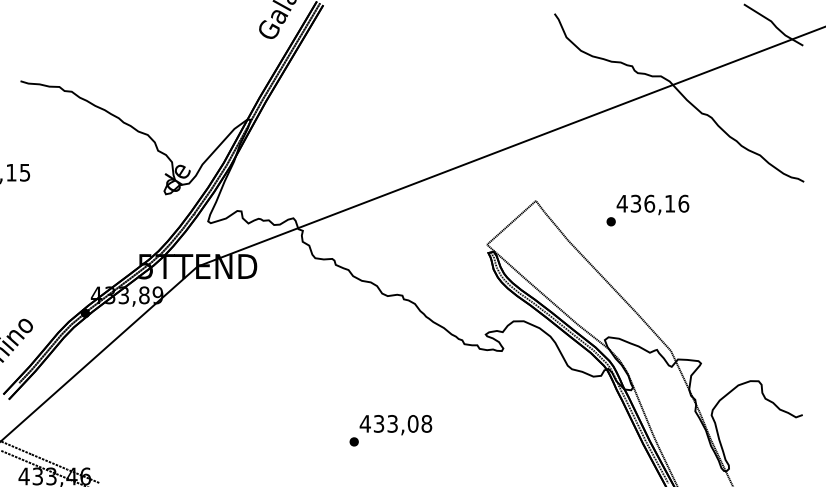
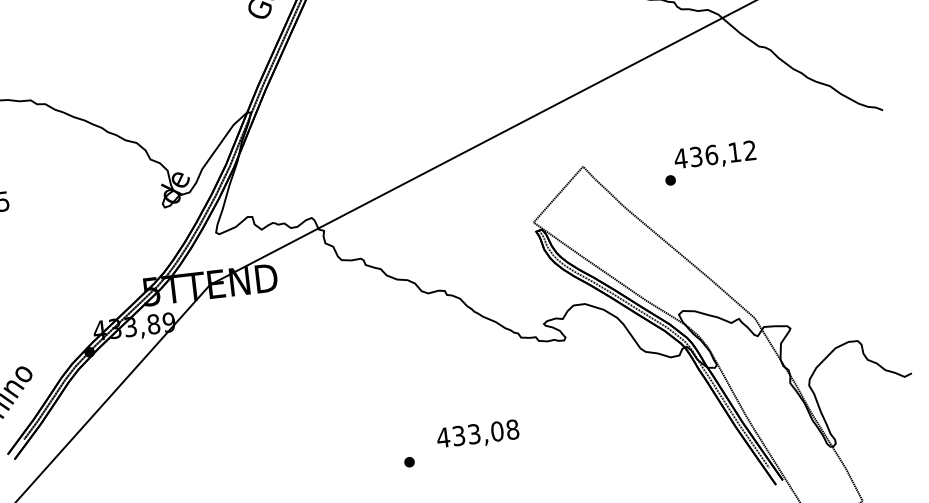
text: (683, 203) -> (749, 150), 436,16 -> 436,12
text: (395, 425) -> (477, 435), moved

